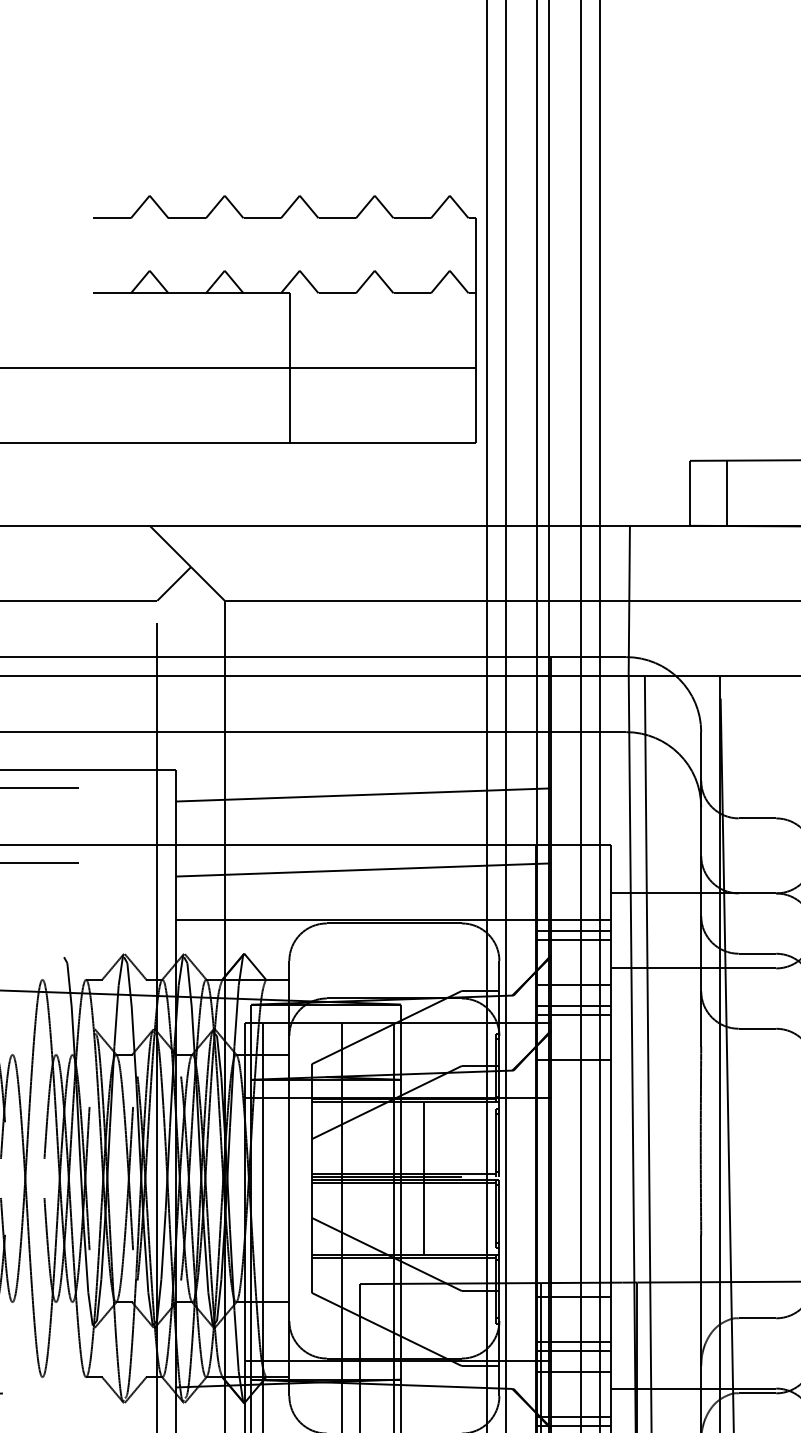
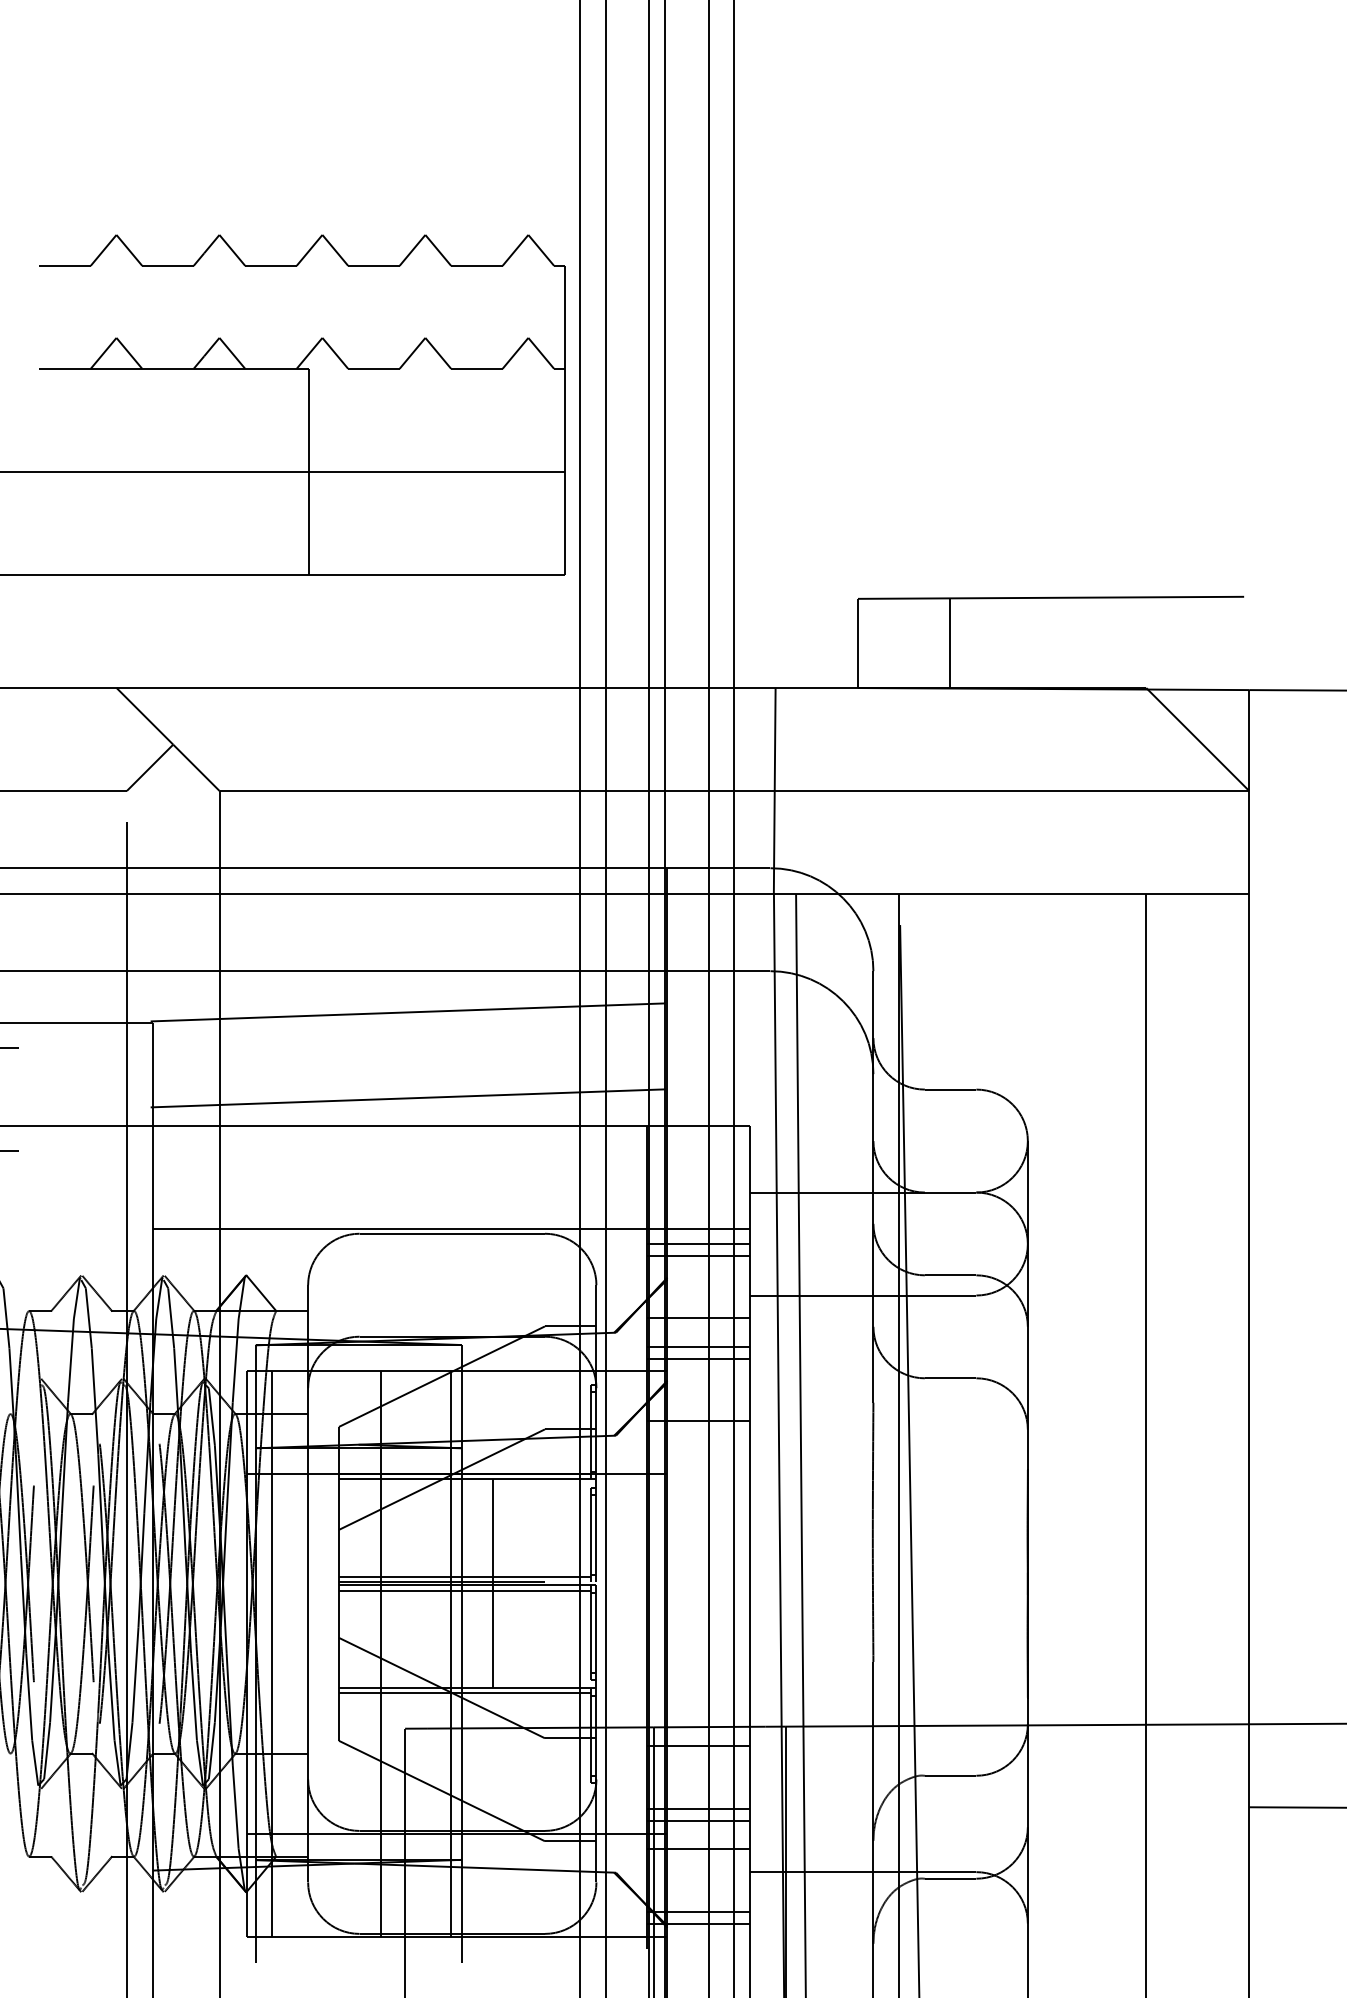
line: (727, 493) -> (950, 643), moved
line: (363, 795) -> (407, 1012), moved
line: (363, 870) -> (407, 1098), moved

